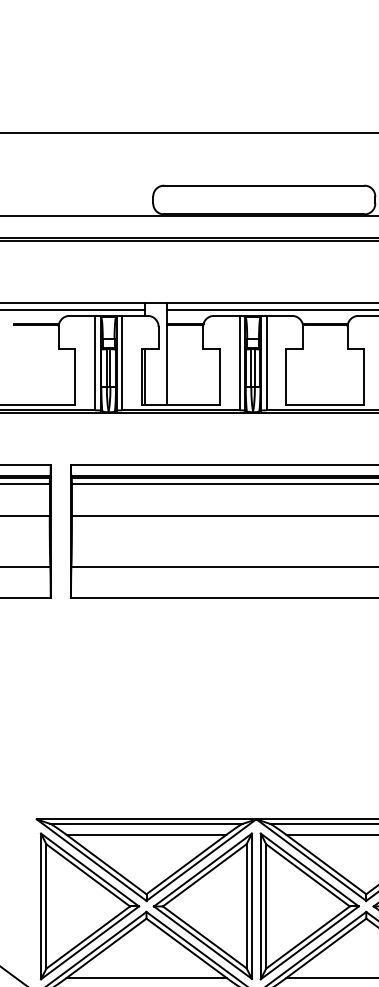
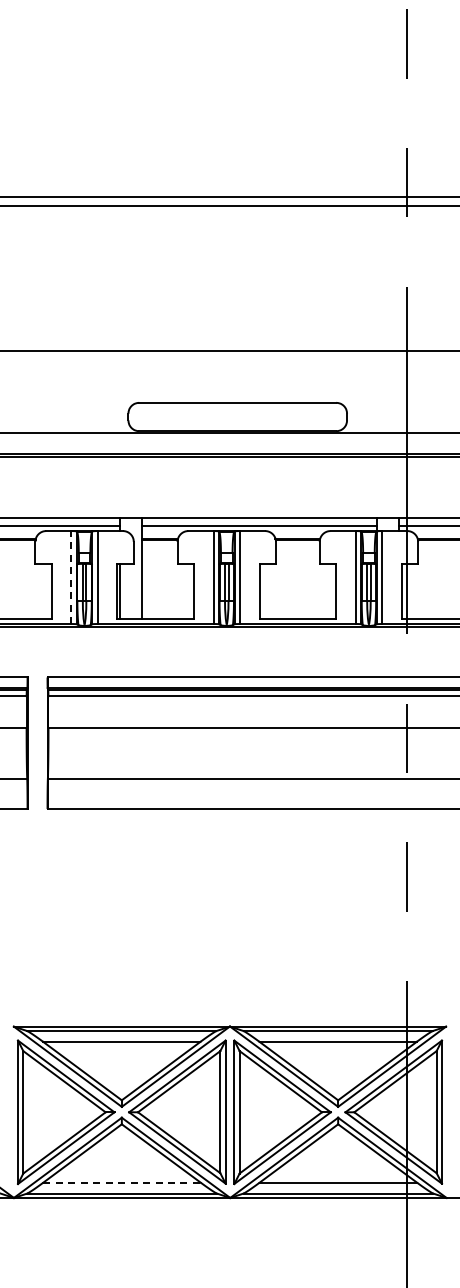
line: (95, 363) -> (71, 577), solid -> dashed
line: (147, 977) -> (122, 1182), solid -> dashed

